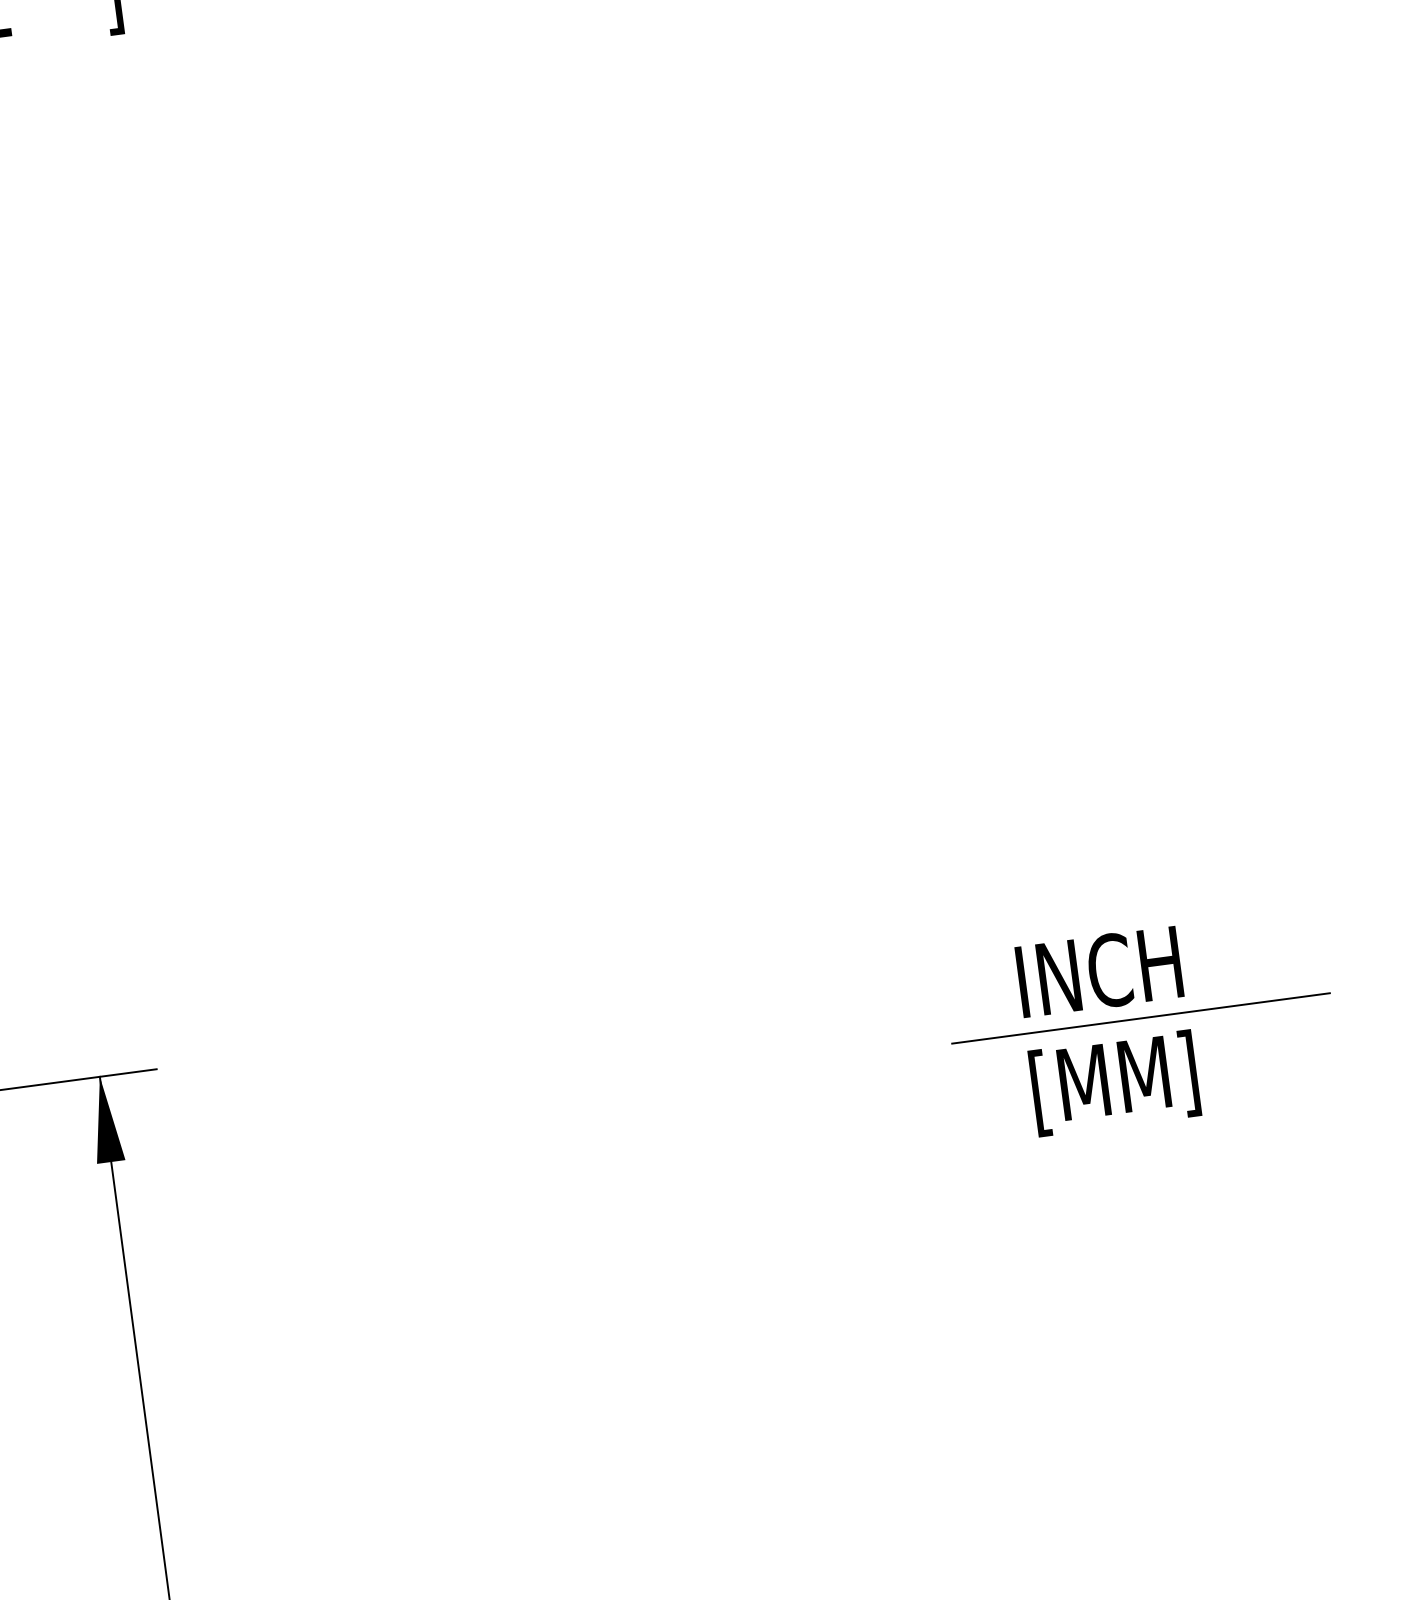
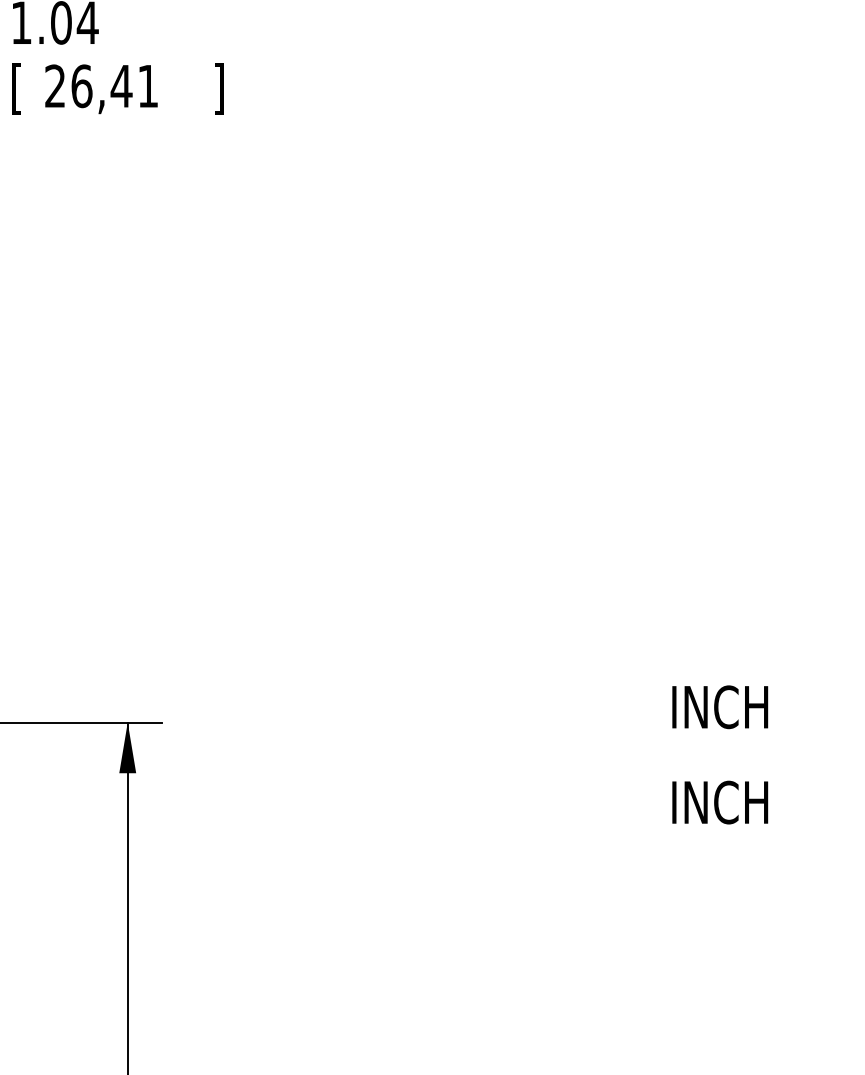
text: (1100, 972) -> (720, 707), moved
line: (1140, 1018) -> (740, 769), removed
text: (1114, 1083) -> (720, 805), [MM] -> INCH

